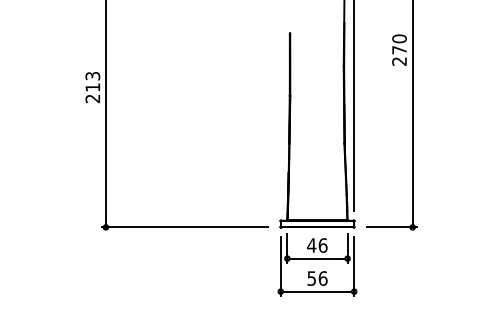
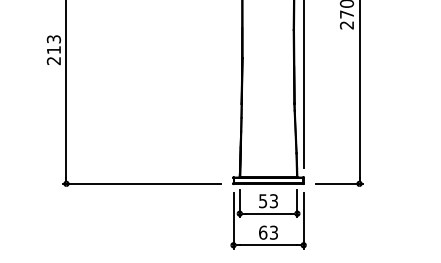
text: (317, 245) -> (268, 201), 46 -> 53
text: (317, 278) -> (268, 232), 56 -> 63

